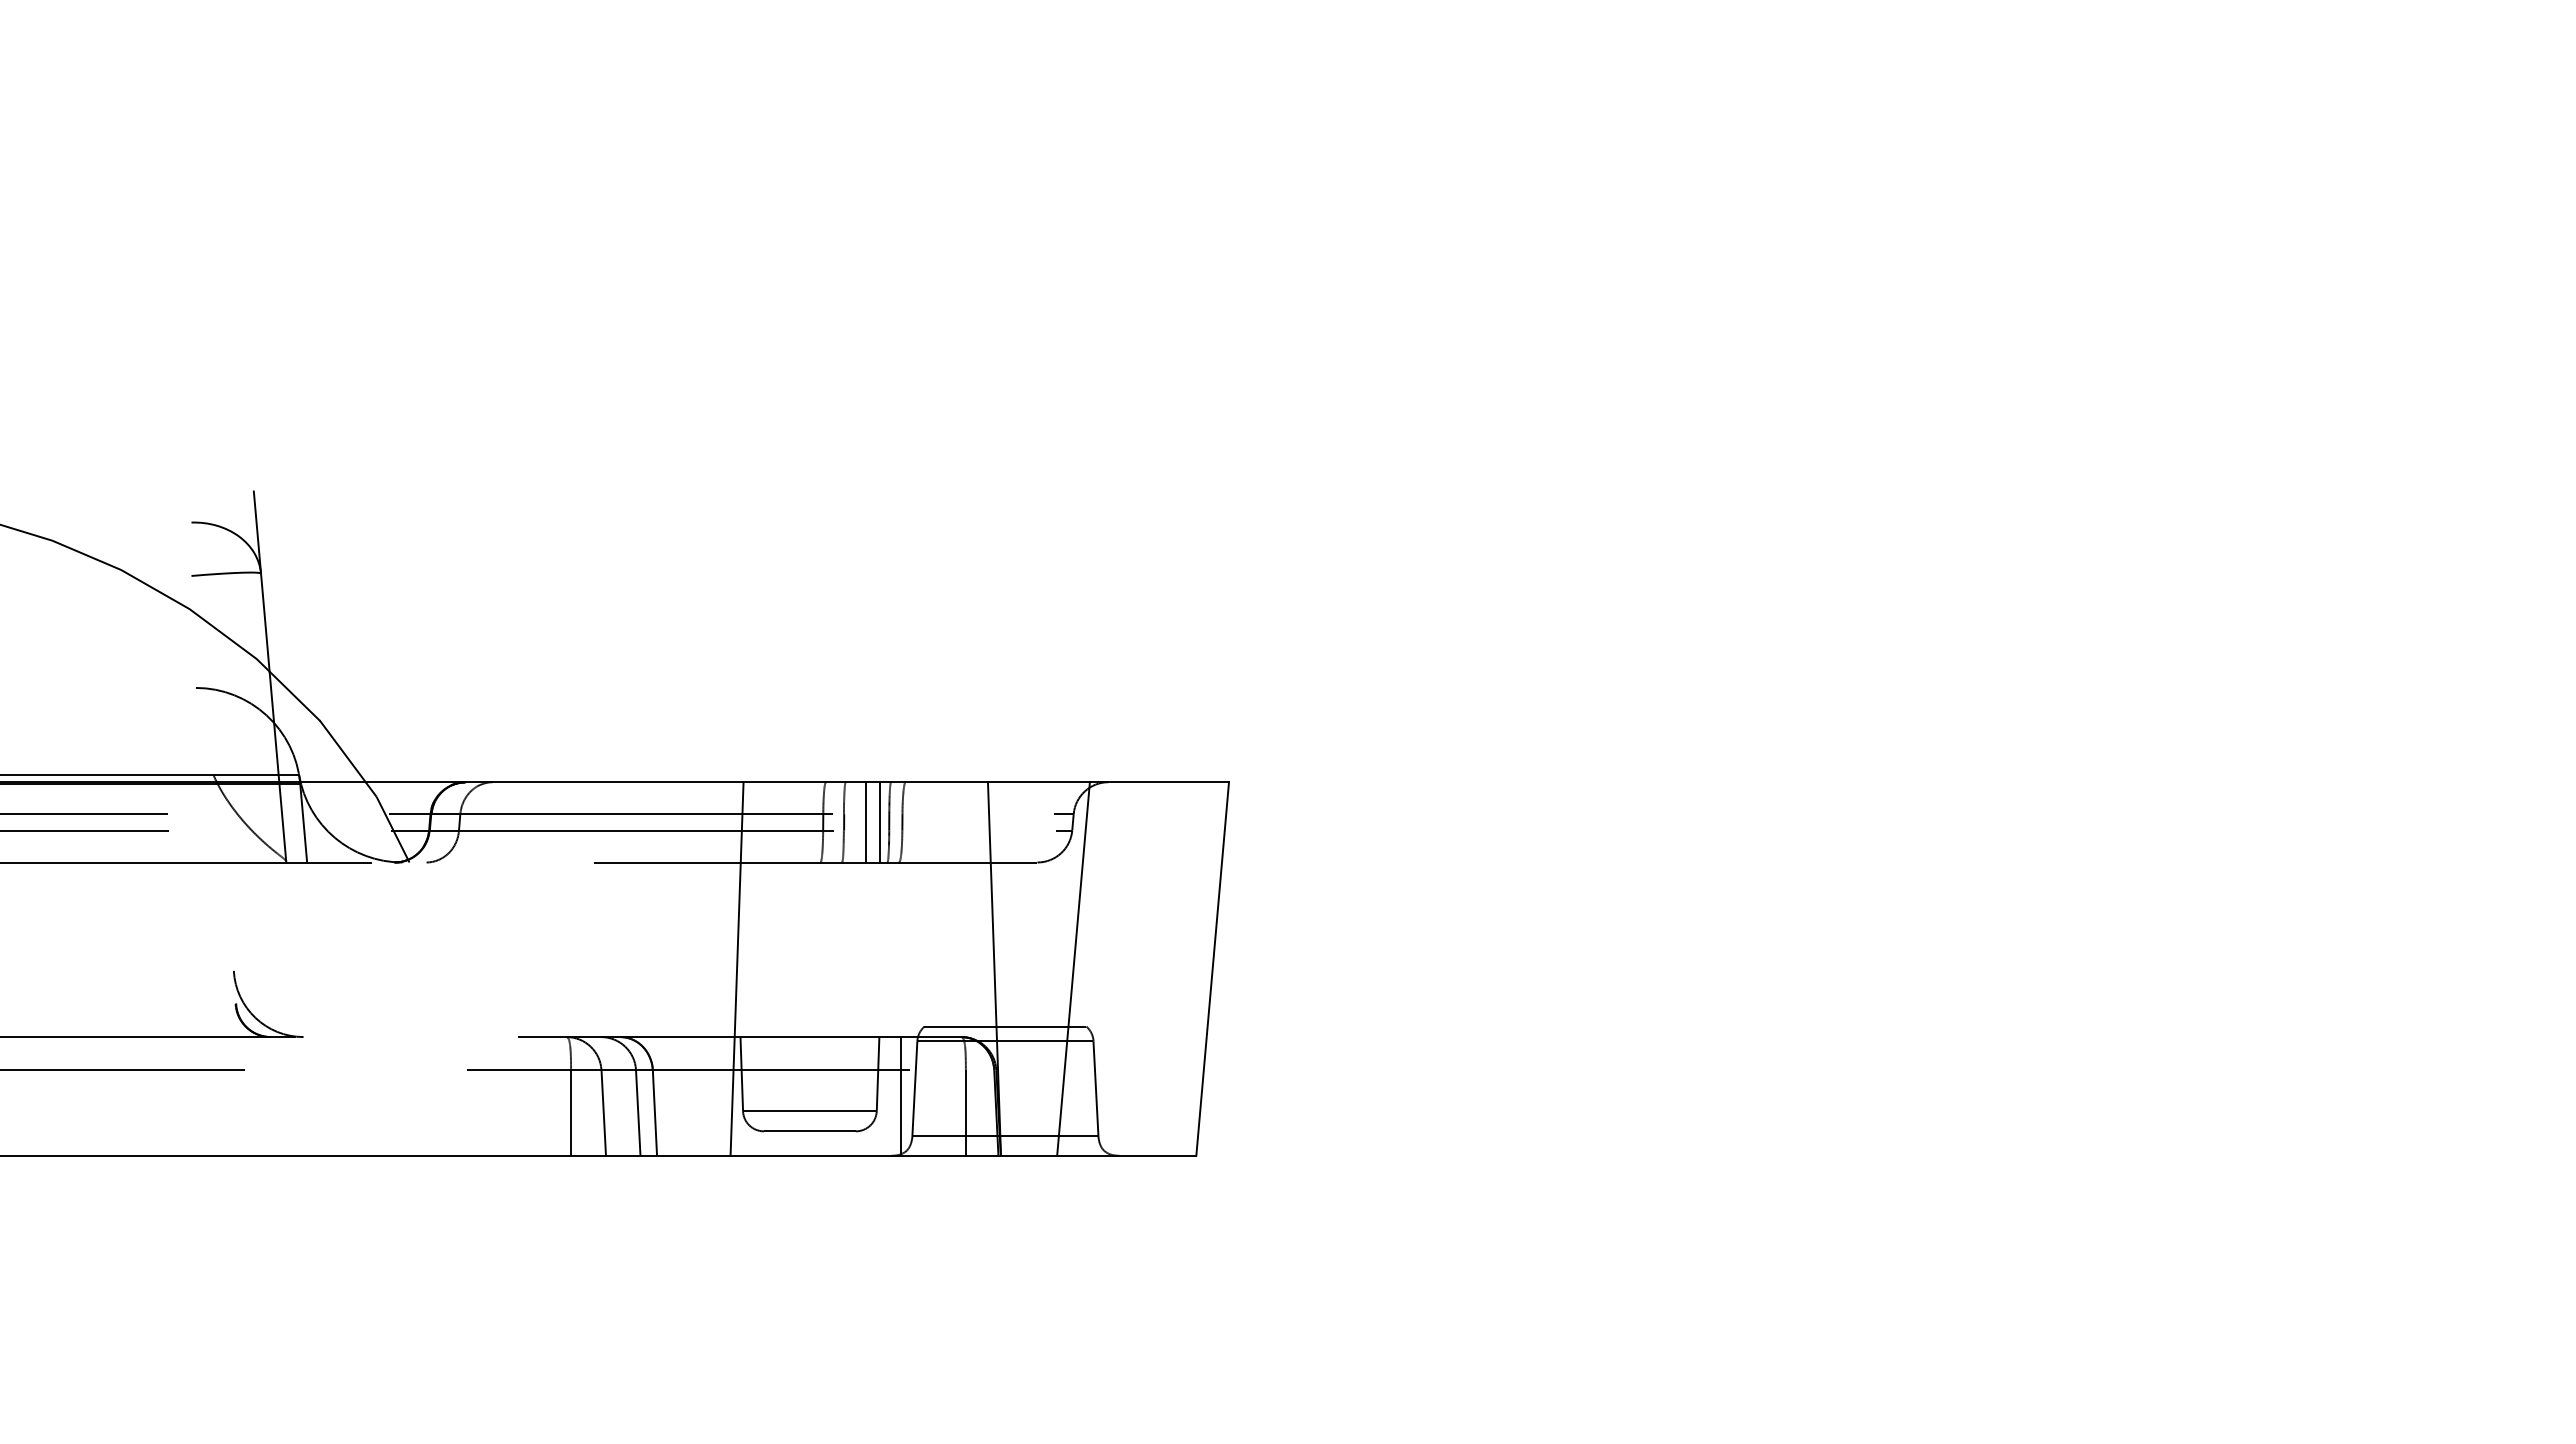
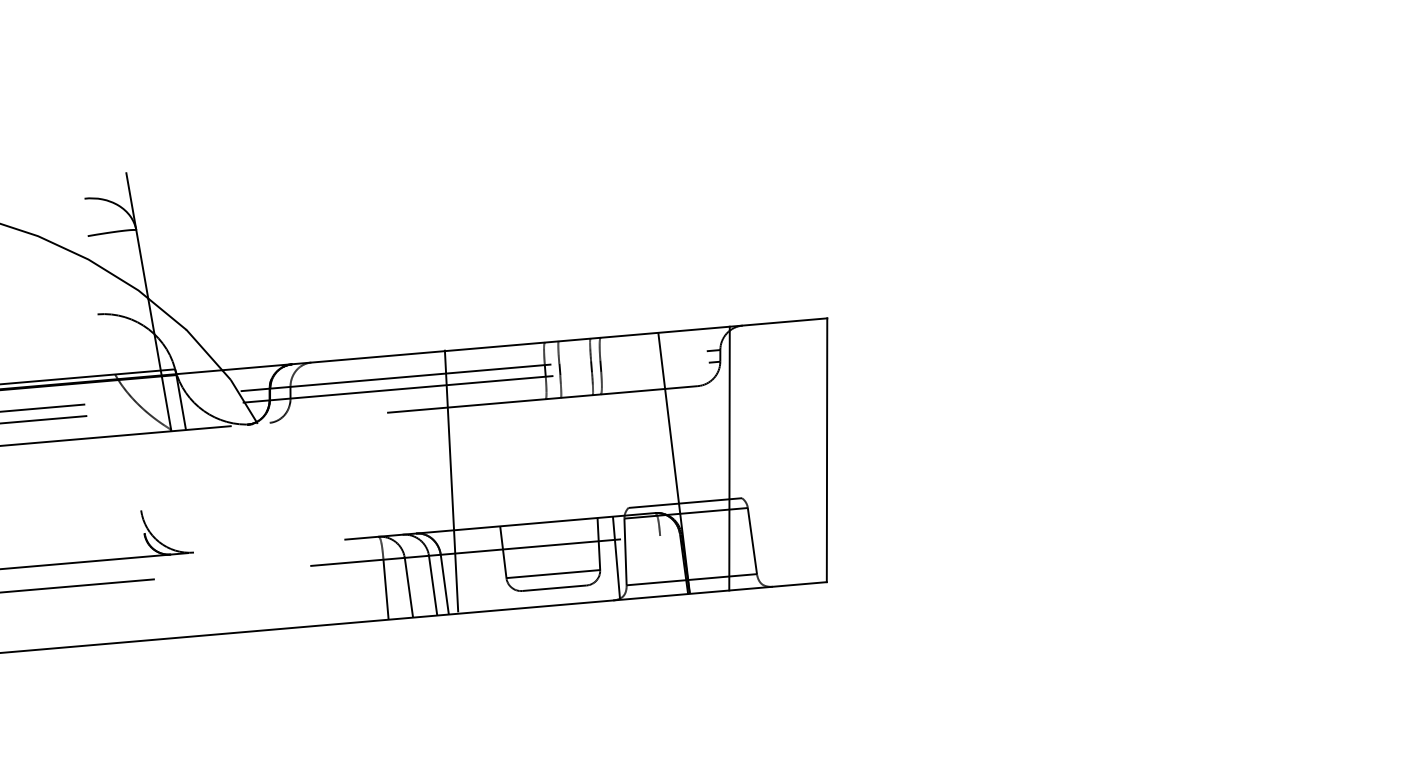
line: (865, 822) -> (574, 368), removed
line: (879, 822) -> (584, 367), removed
line: (736, 968) -> (451, 480), moved
line: (965, 1112) -> (662, 565), removed

